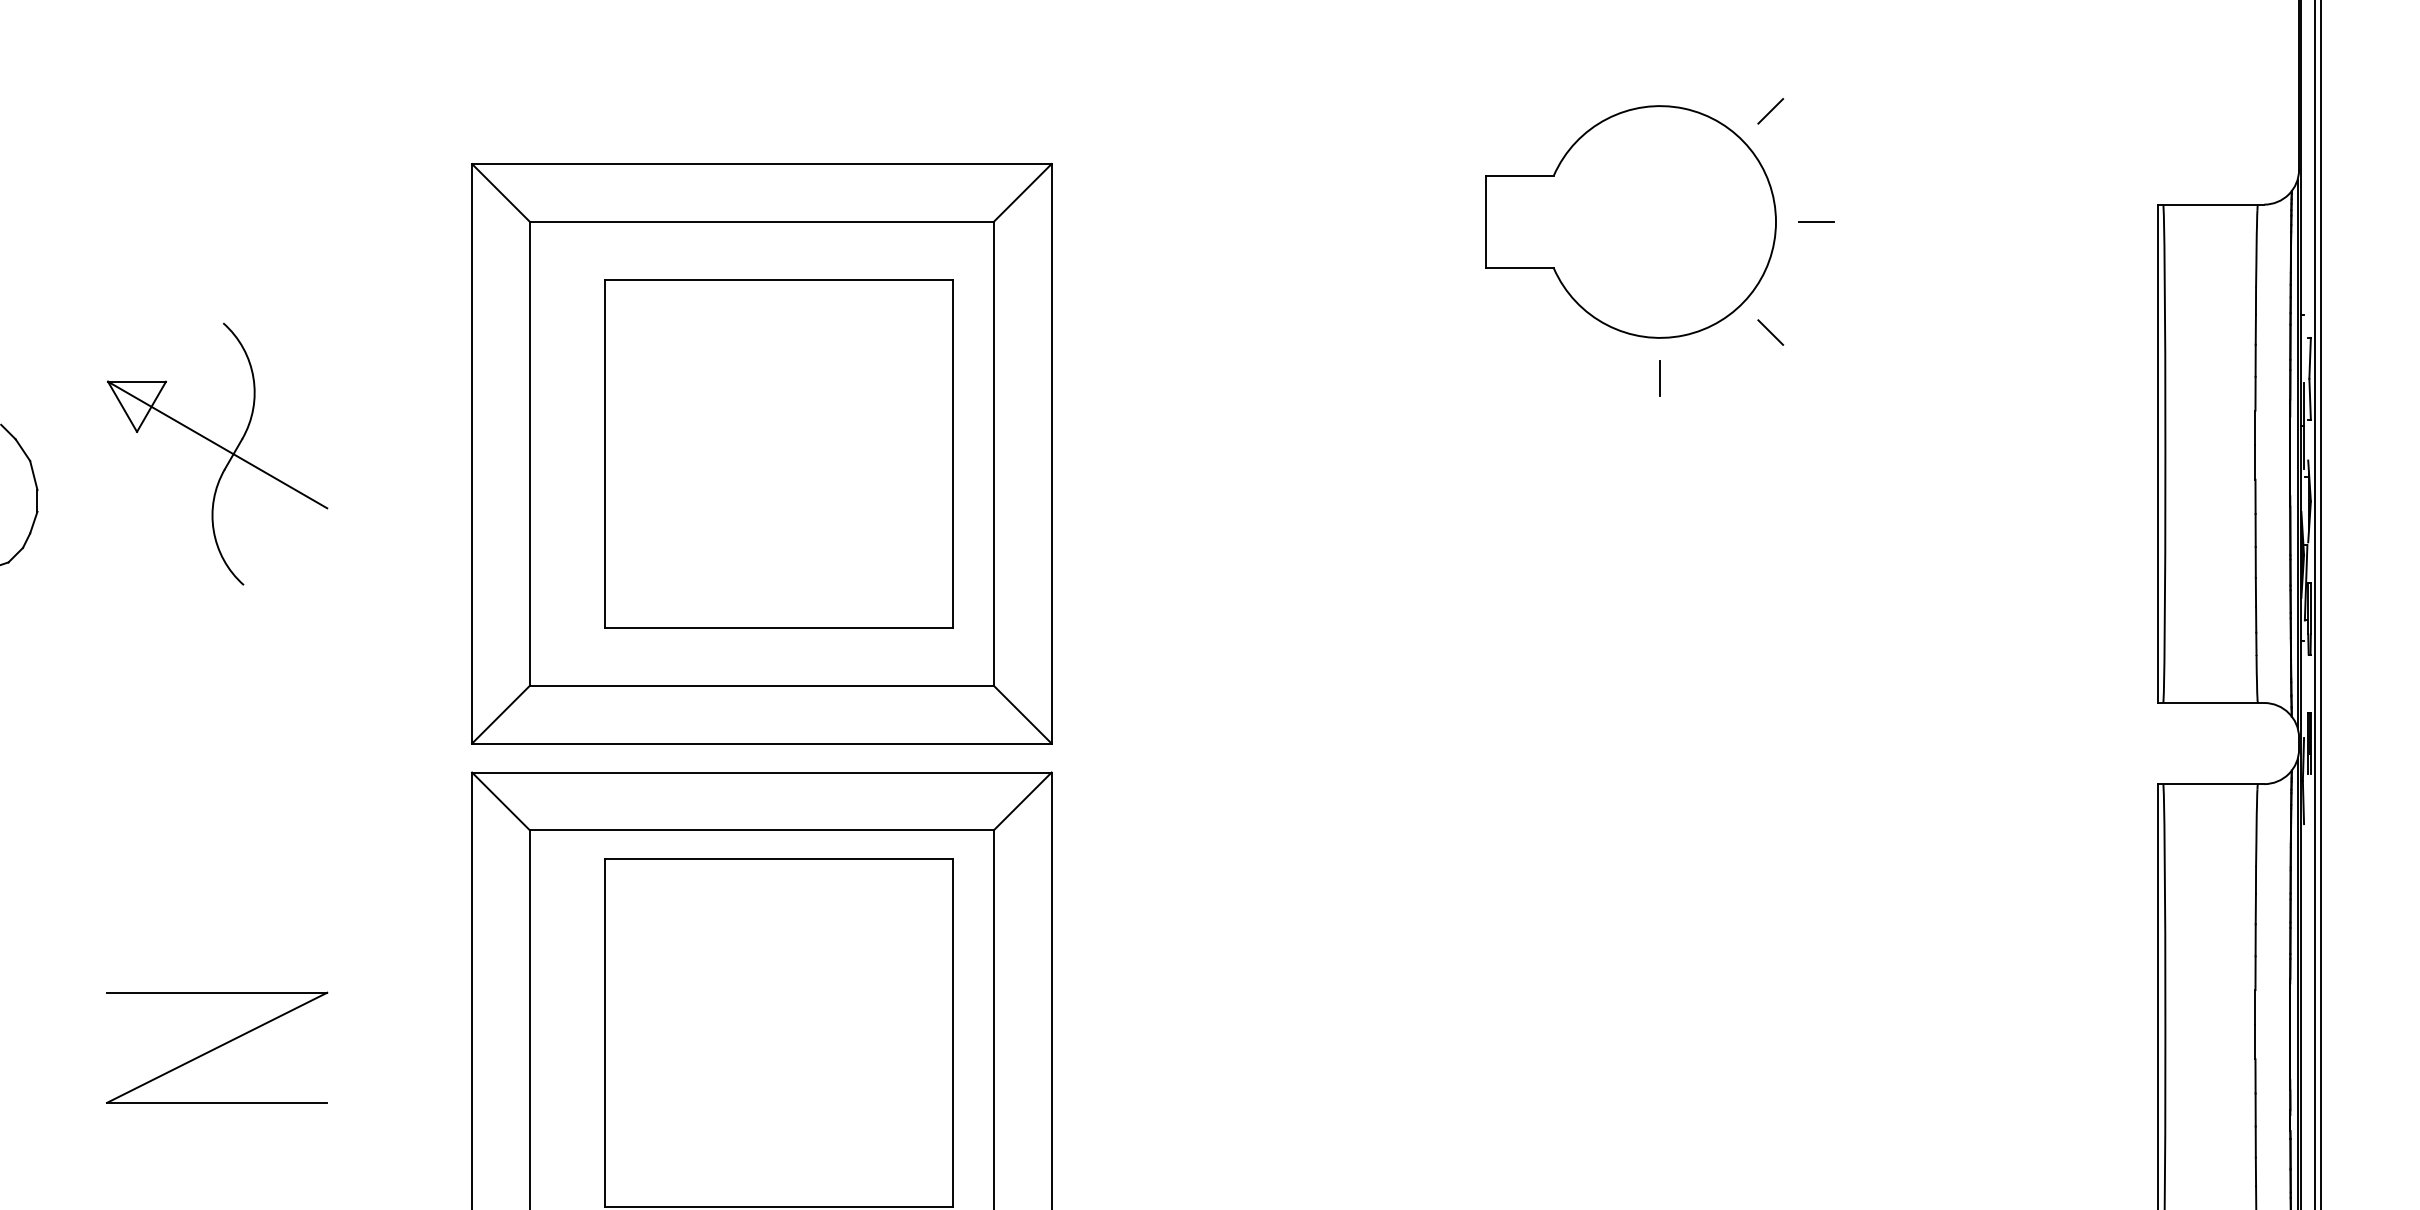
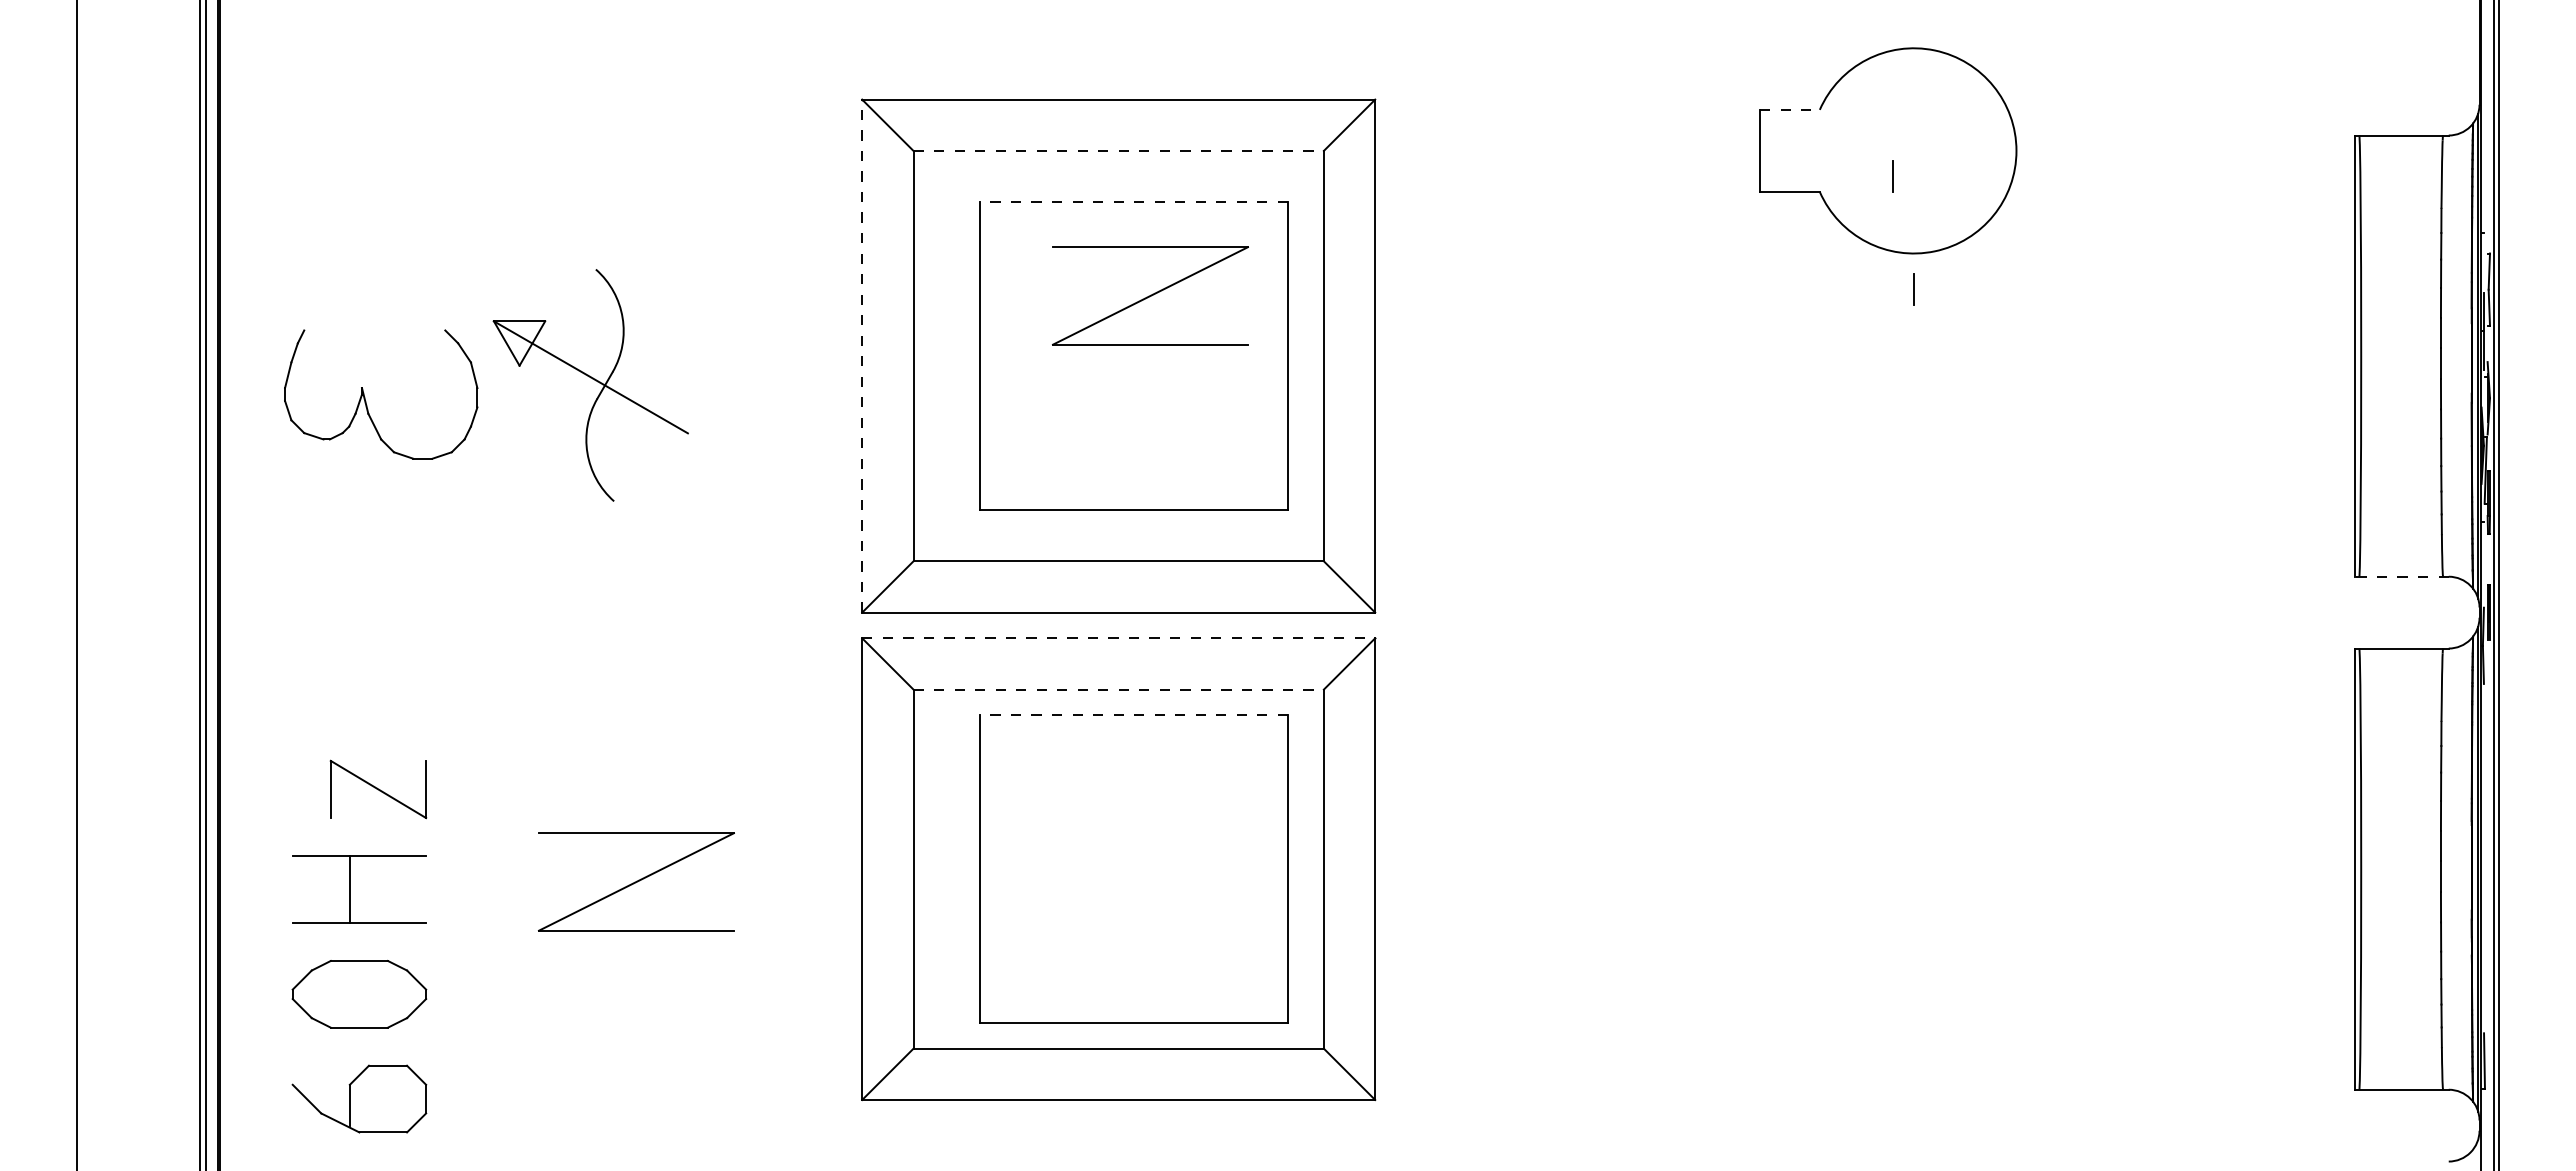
line: (1770, 110) -> (2011, 52), removed
line: (1519, 175) -> (1789, 109), solid -> dashed
line: (762, 221) -> (1119, 150), solid -> dashed
line: (1816, 221) -> (2052, 150), removed
line: (1635, 250) -> (1892, 176), added
line: (779, 280) -> (1134, 202), solid -> dashed
line: (1770, 332) -> (2011, 248), removed
part: (797, 385) -> (1150, 295), added
part: (219, 447) -> (592, 379), moved
line: (472, 454) -> (862, 356), solid -> dashed
line: (2210, 702) -> (2401, 576), solid -> dashed
line: (761, 772) -> (1118, 638), solid -> dashed
line: (762, 830) -> (1119, 689), solid -> dashed
line: (779, 859) -> (1134, 715), solid -> dashed

